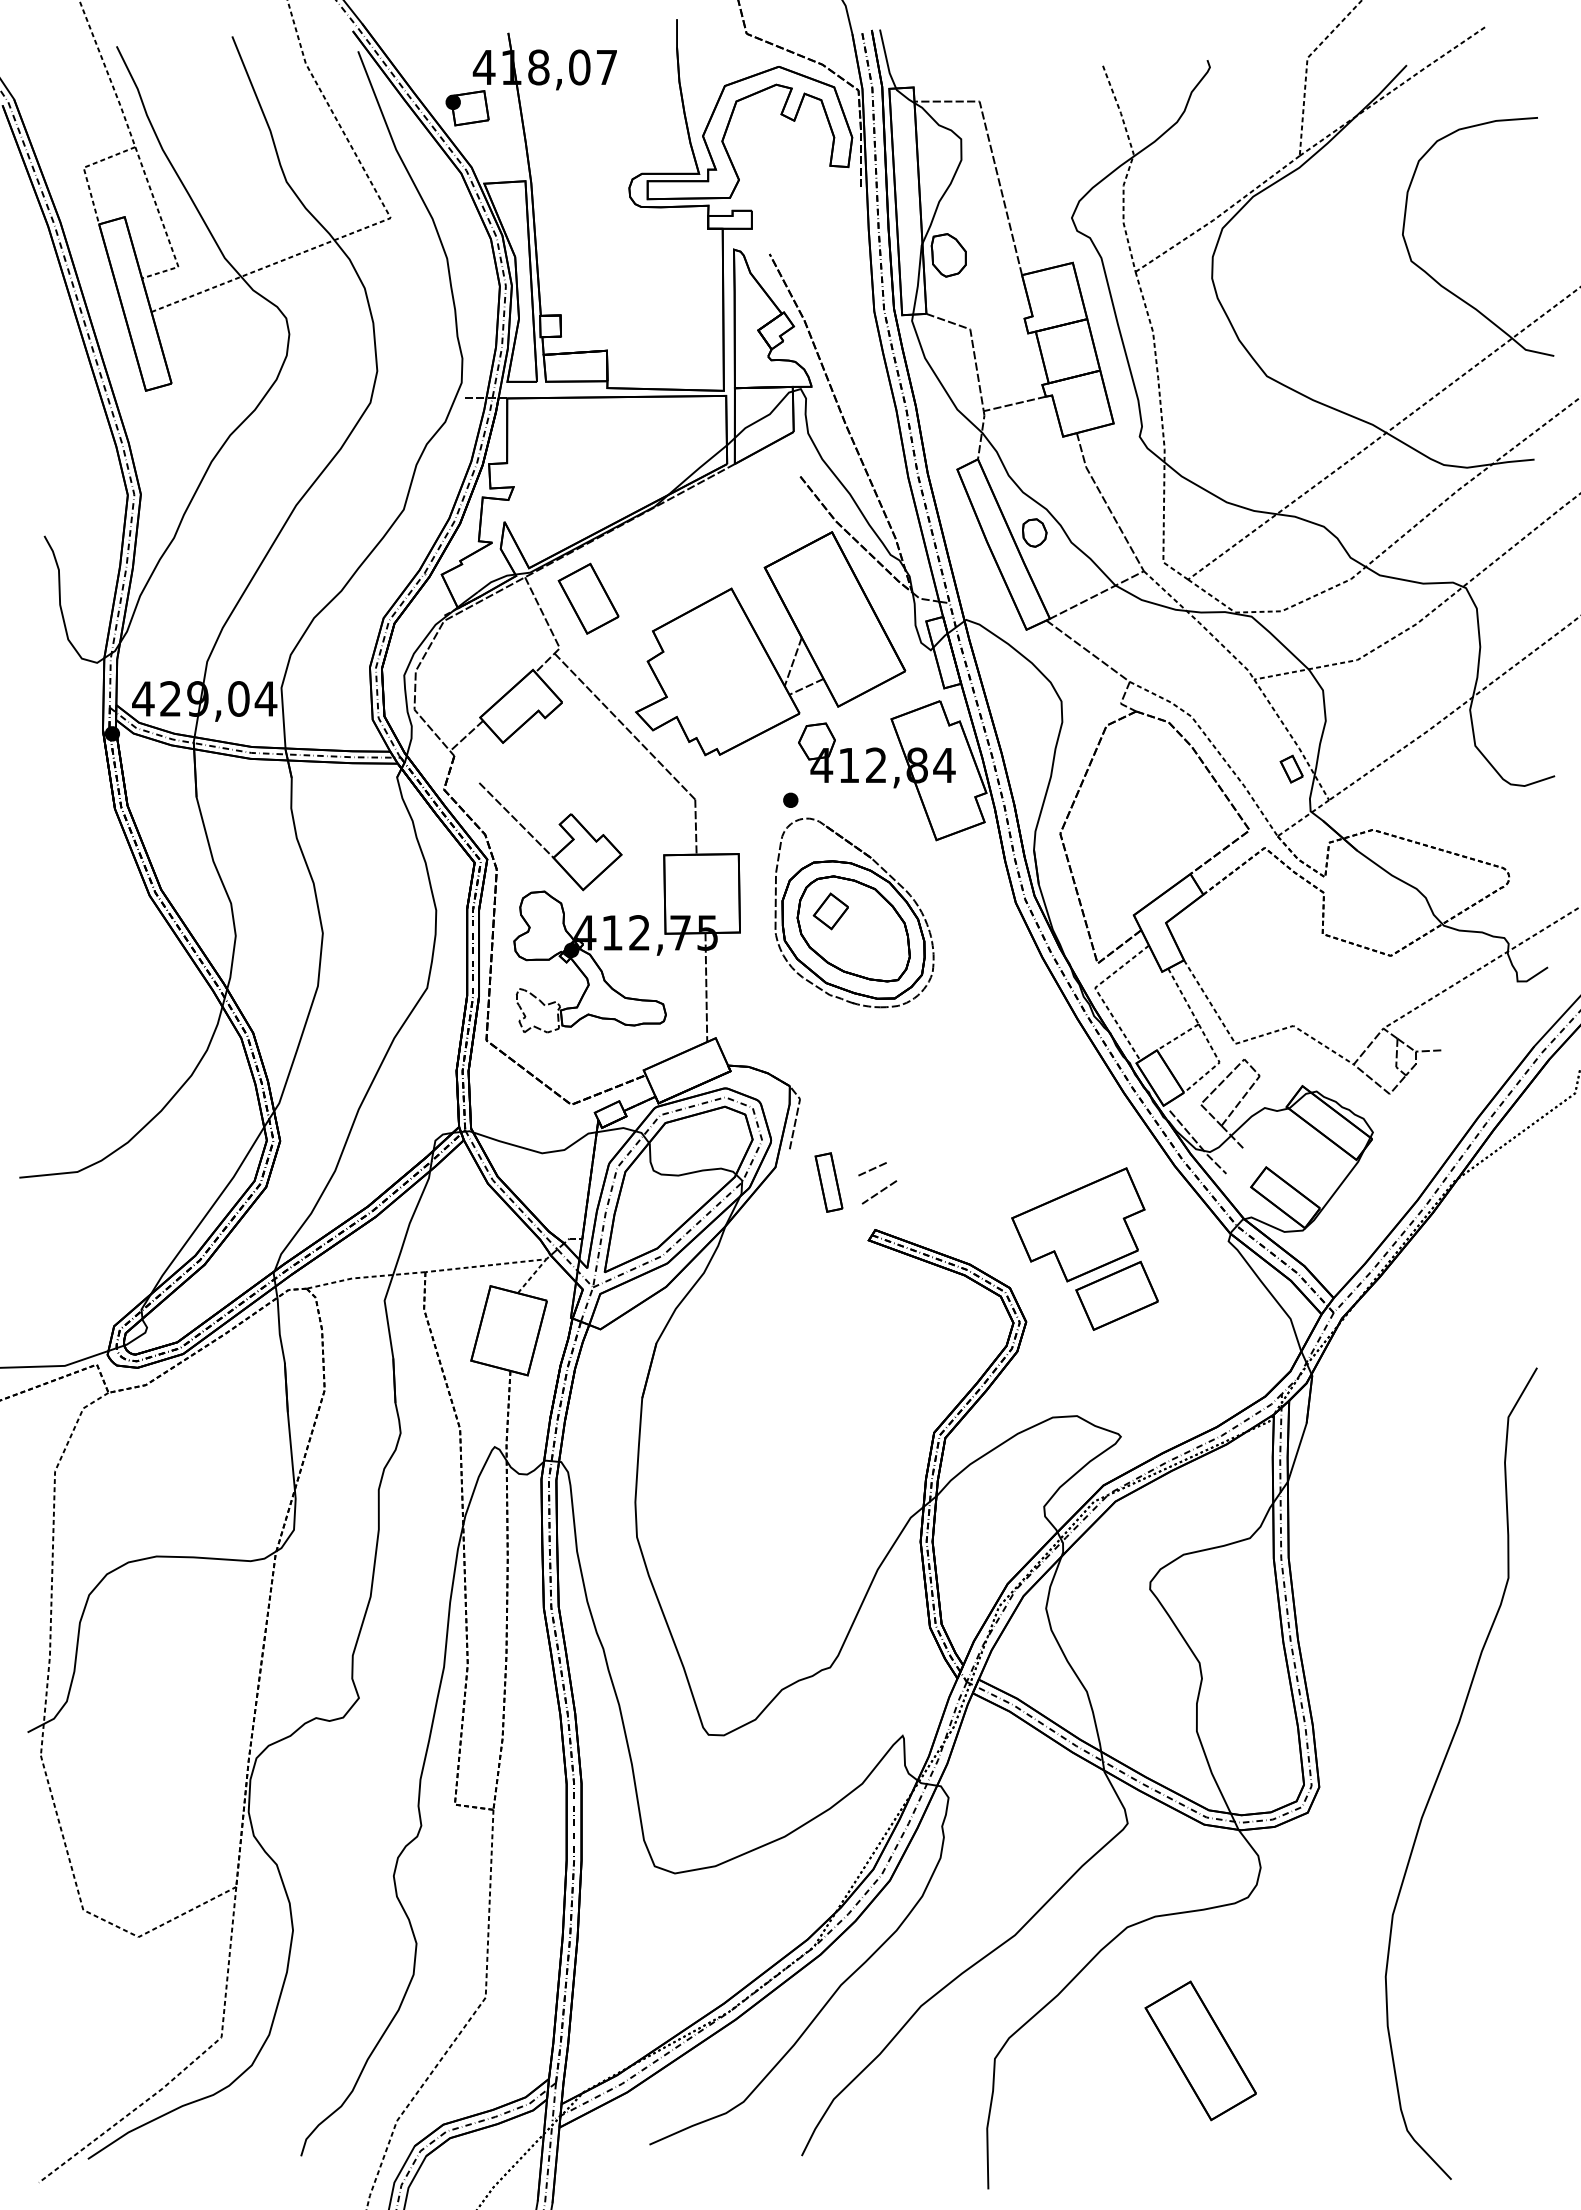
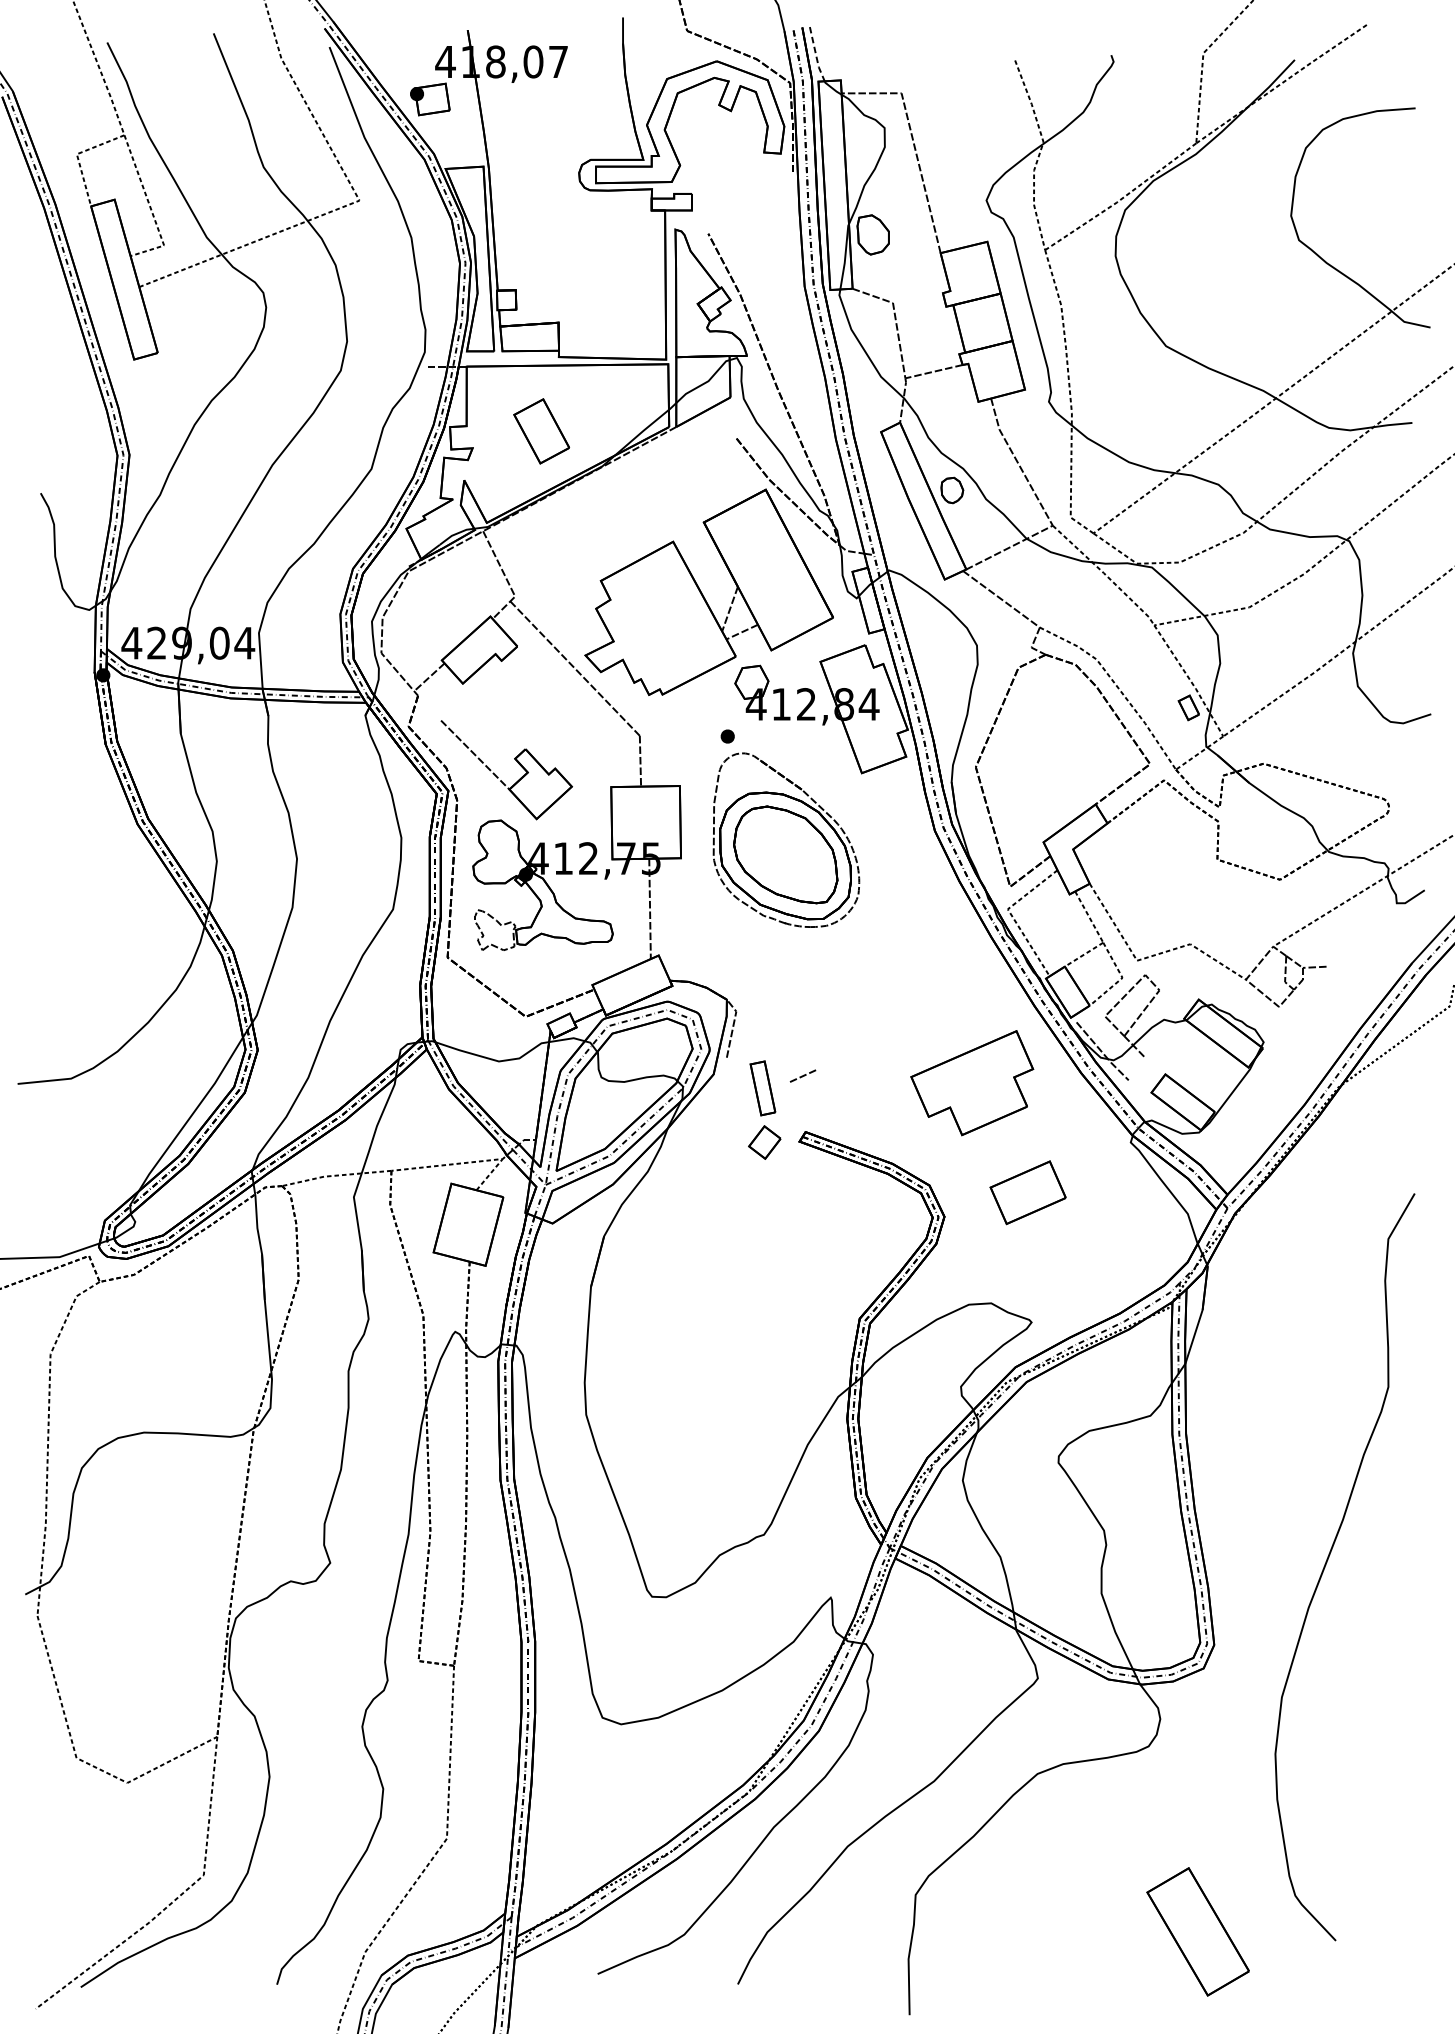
line: (886, 60) -> (815, 55), solid -> dashed
part: (588, 598) -> (541, 431), moved
part: (830, 911) -> (764, 1142), moved
line: (880, 1191) -> (810, 1096), removed
part: (1078, 1224) -> (972, 1082), moved
curve: (1442, 1768) -> (1327, 1562), moved
part: (1200, 2050) -> (1197, 1931), moved

